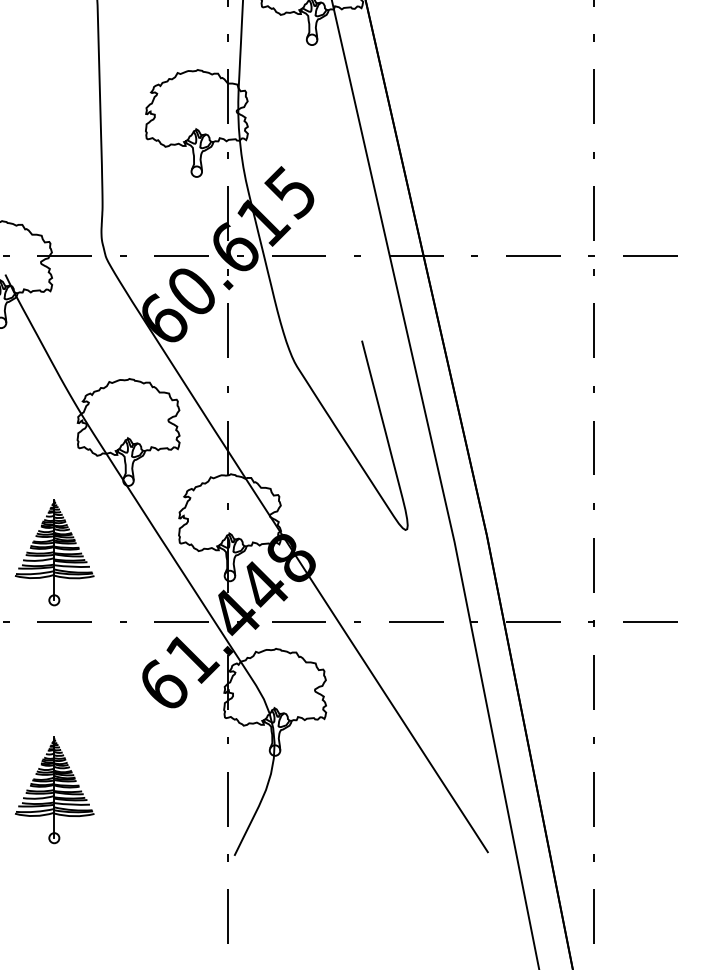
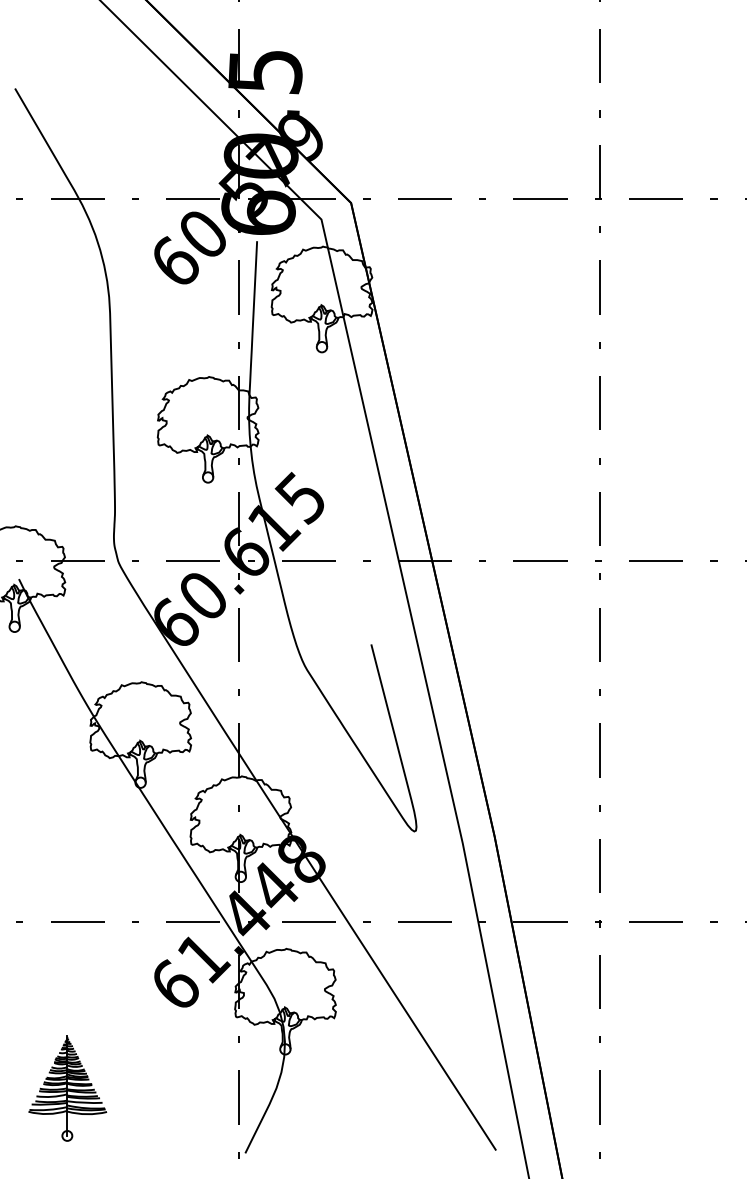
part: (54, 552) -> (67, 853), removed

